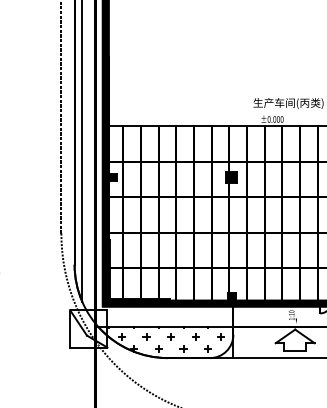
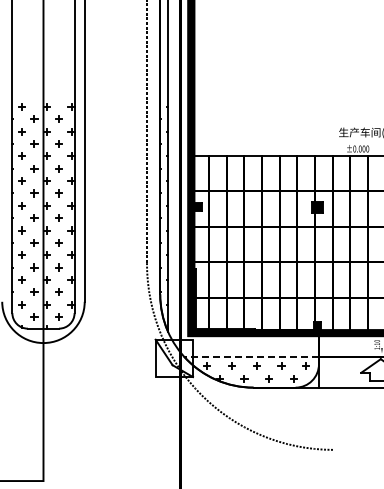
line: (164, 326) -> (250, 356), solid -> dashed

